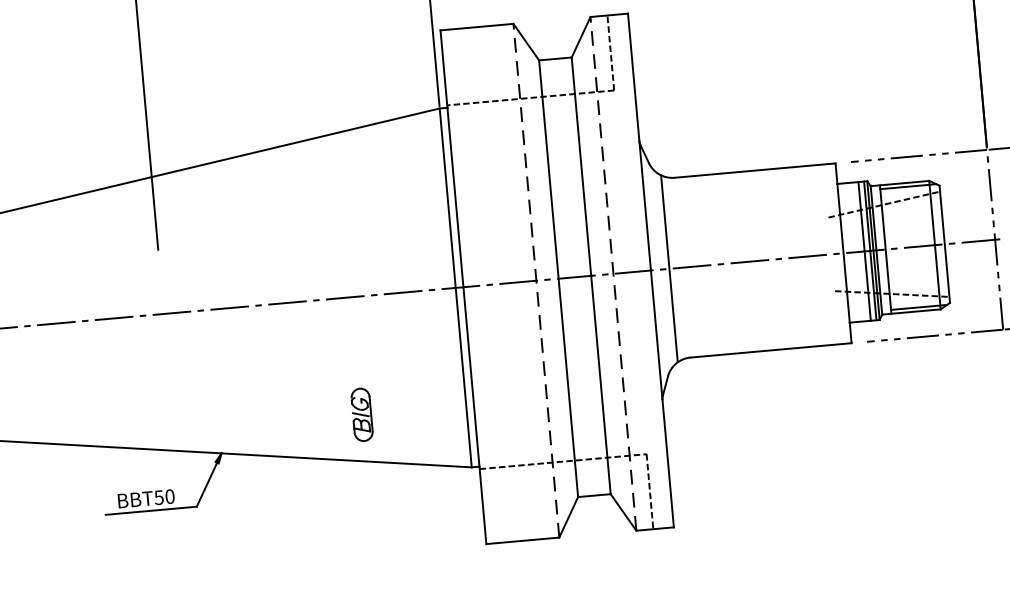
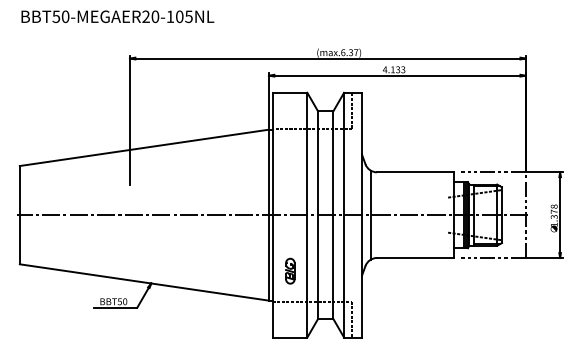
line: (614, 272) -> (344, 214), dashed -> solid
line: (536, 279) -> (307, 214), dashed -> solid
part: (362, 413) -> (290, 270), moved

